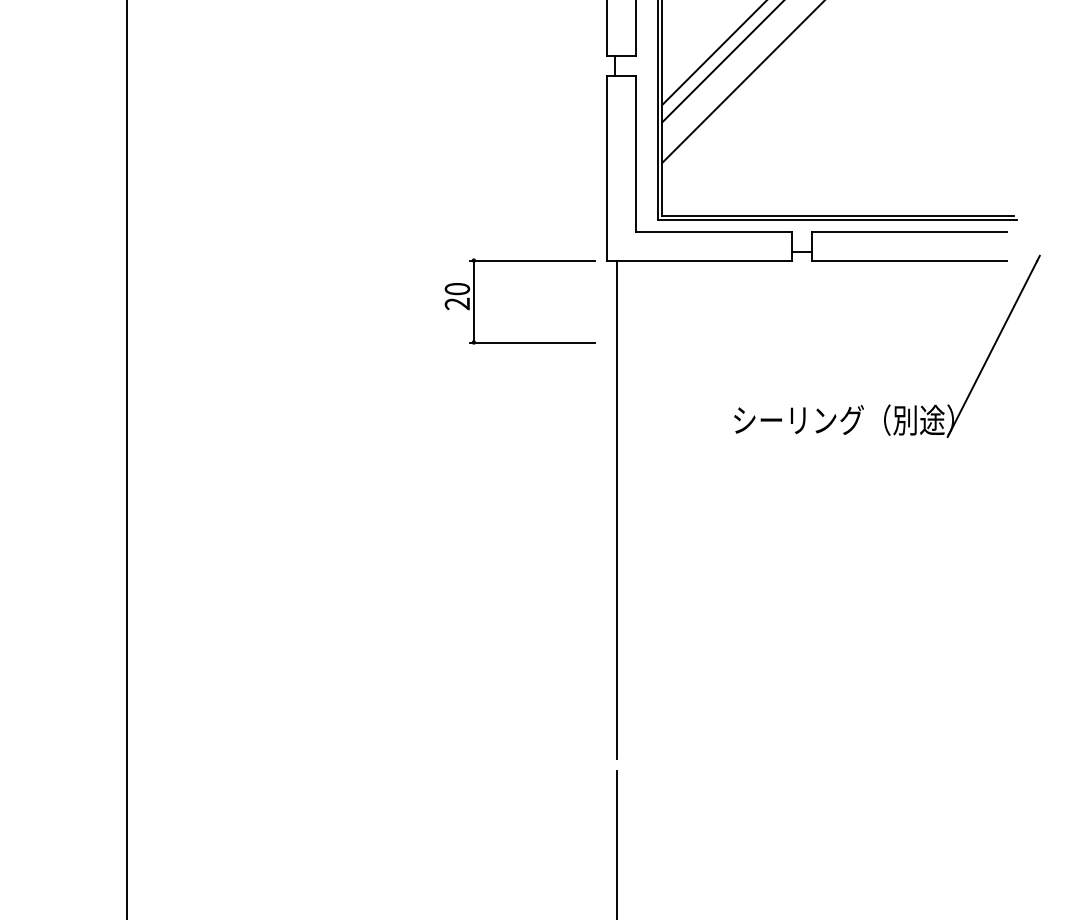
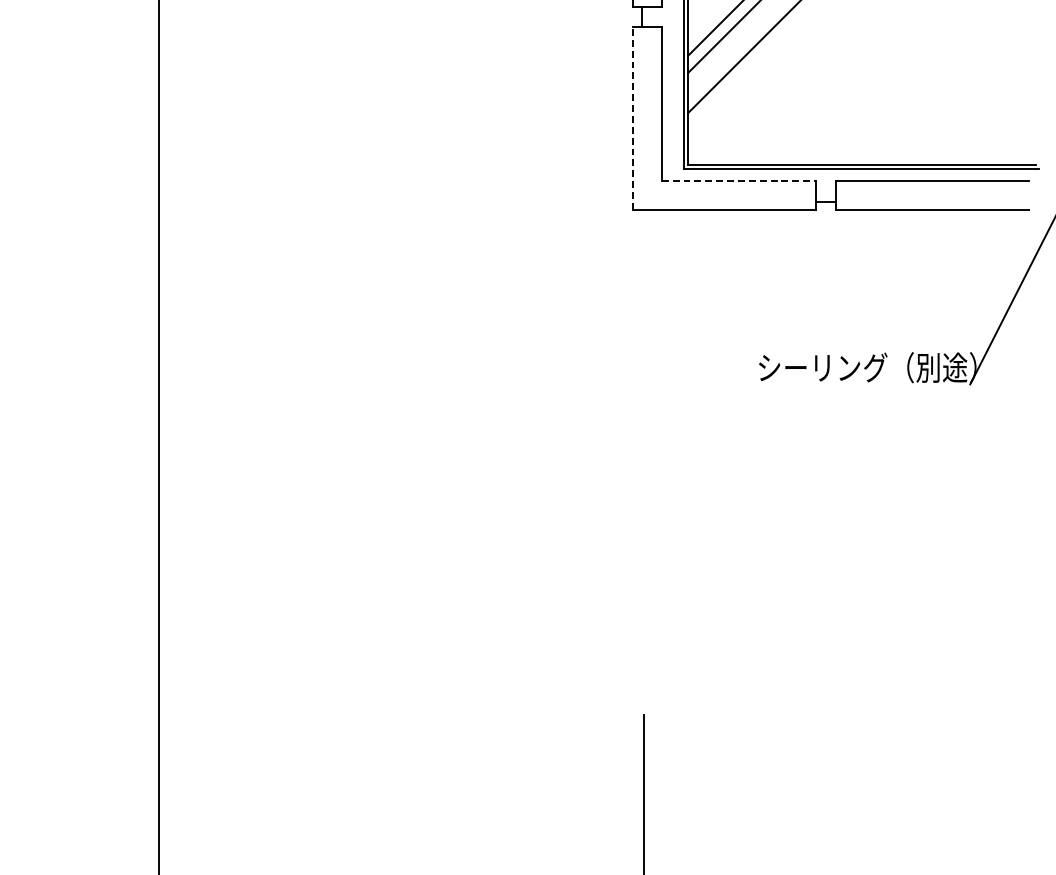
line: (607, 167) -> (633, 117), solid -> dashed
line: (713, 231) -> (738, 181), solid -> dashed
part: (519, 261) -> (546, 210), removed
line: (617, 509) -> (643, 456), removed

